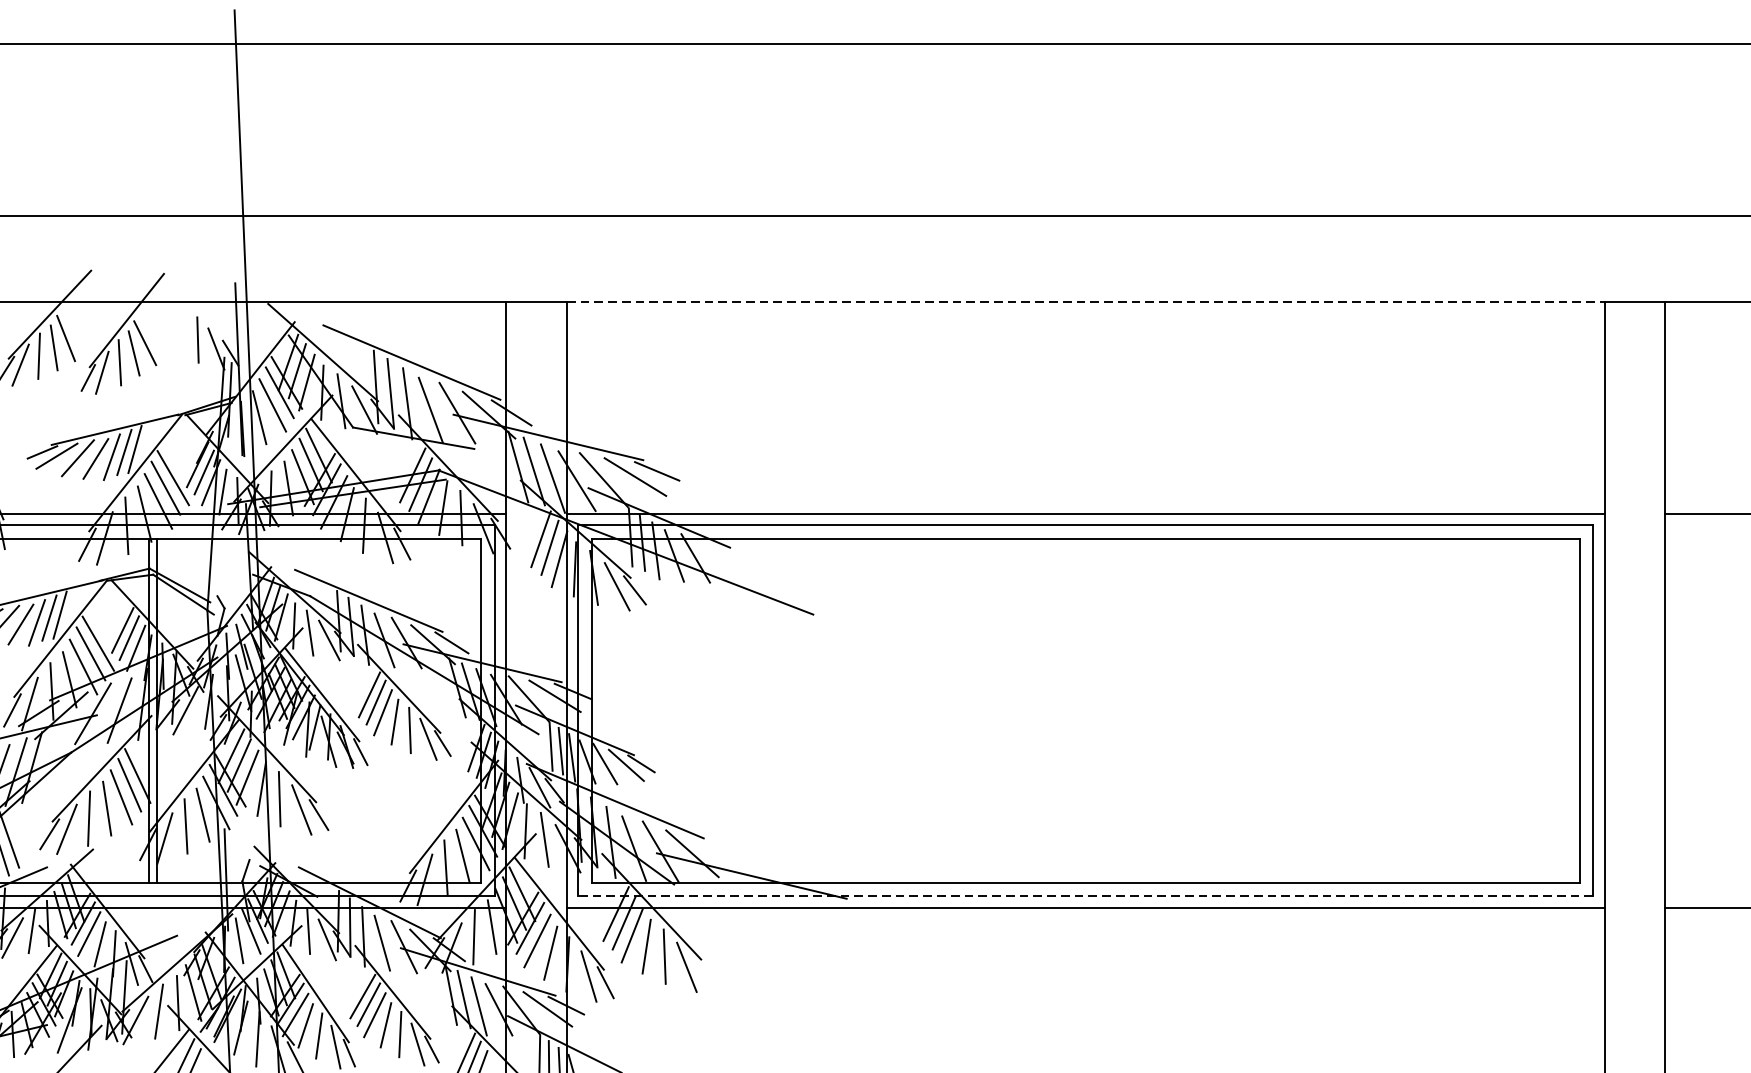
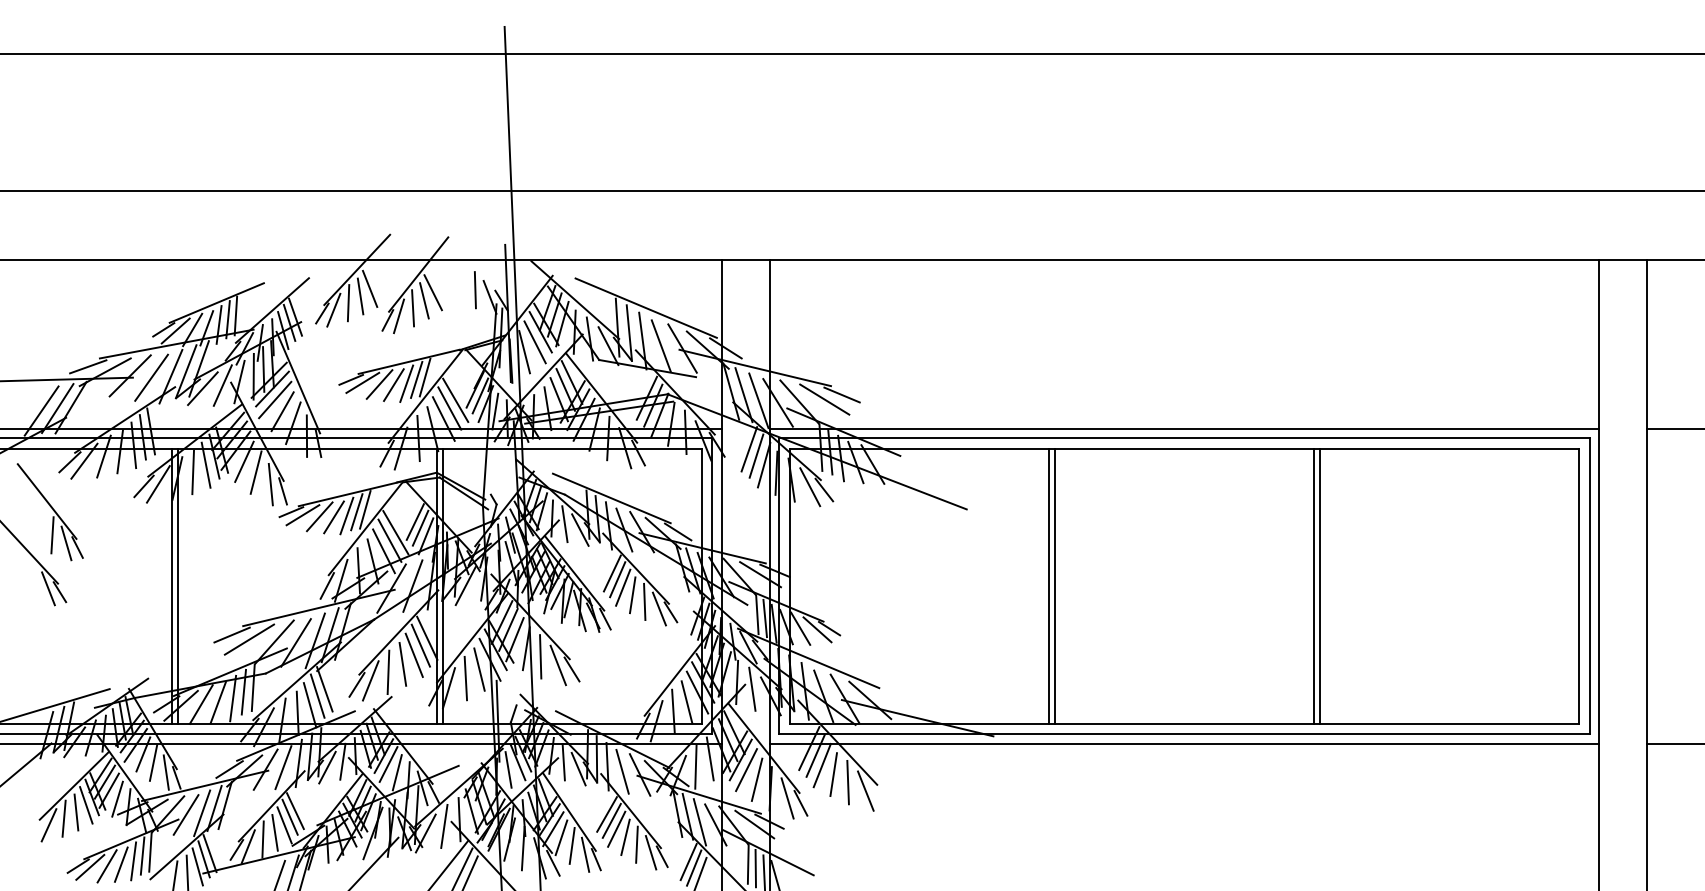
line: (1085, 301) -> (1184, 259), dashed -> solid
line: (915, 711) -> (1048, 586), added
line: (923, 711) -> (1054, 586), added
line: (1247, 711) -> (1313, 586), added
line: (1255, 711) -> (1319, 586), added
line: (1084, 896) -> (1183, 734), dashed -> solid

